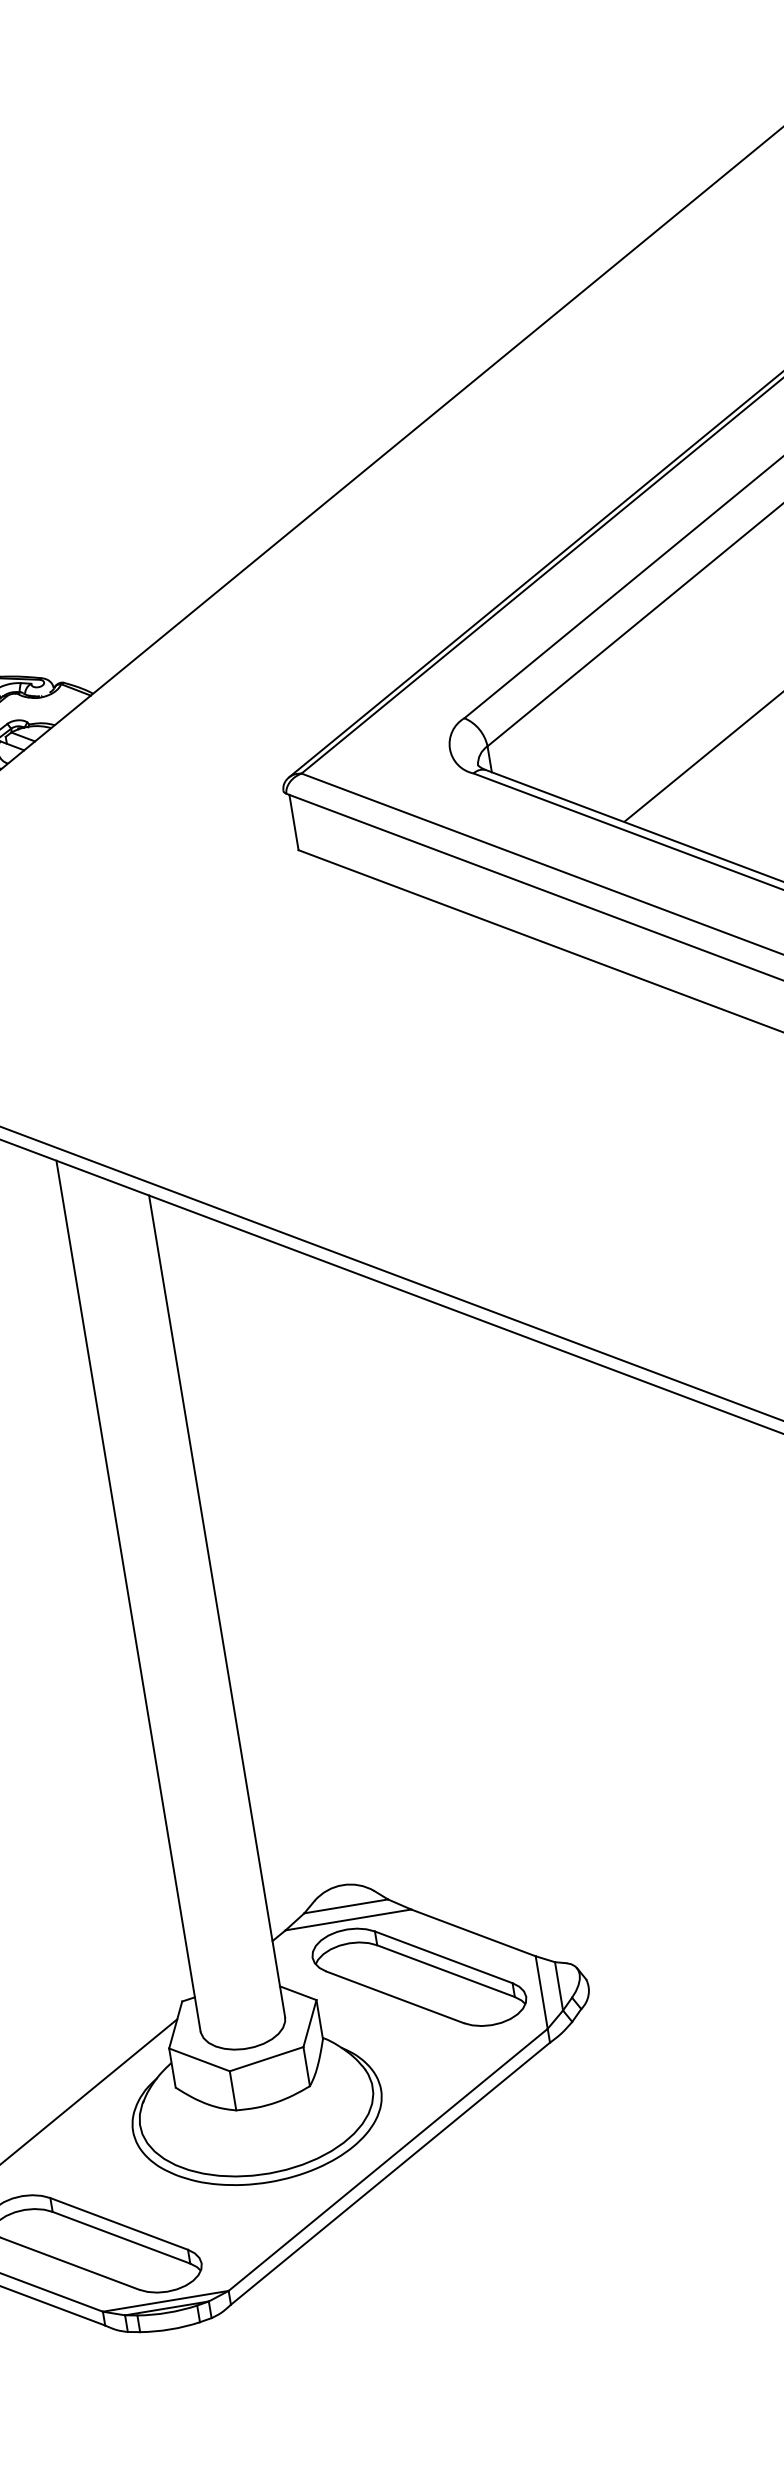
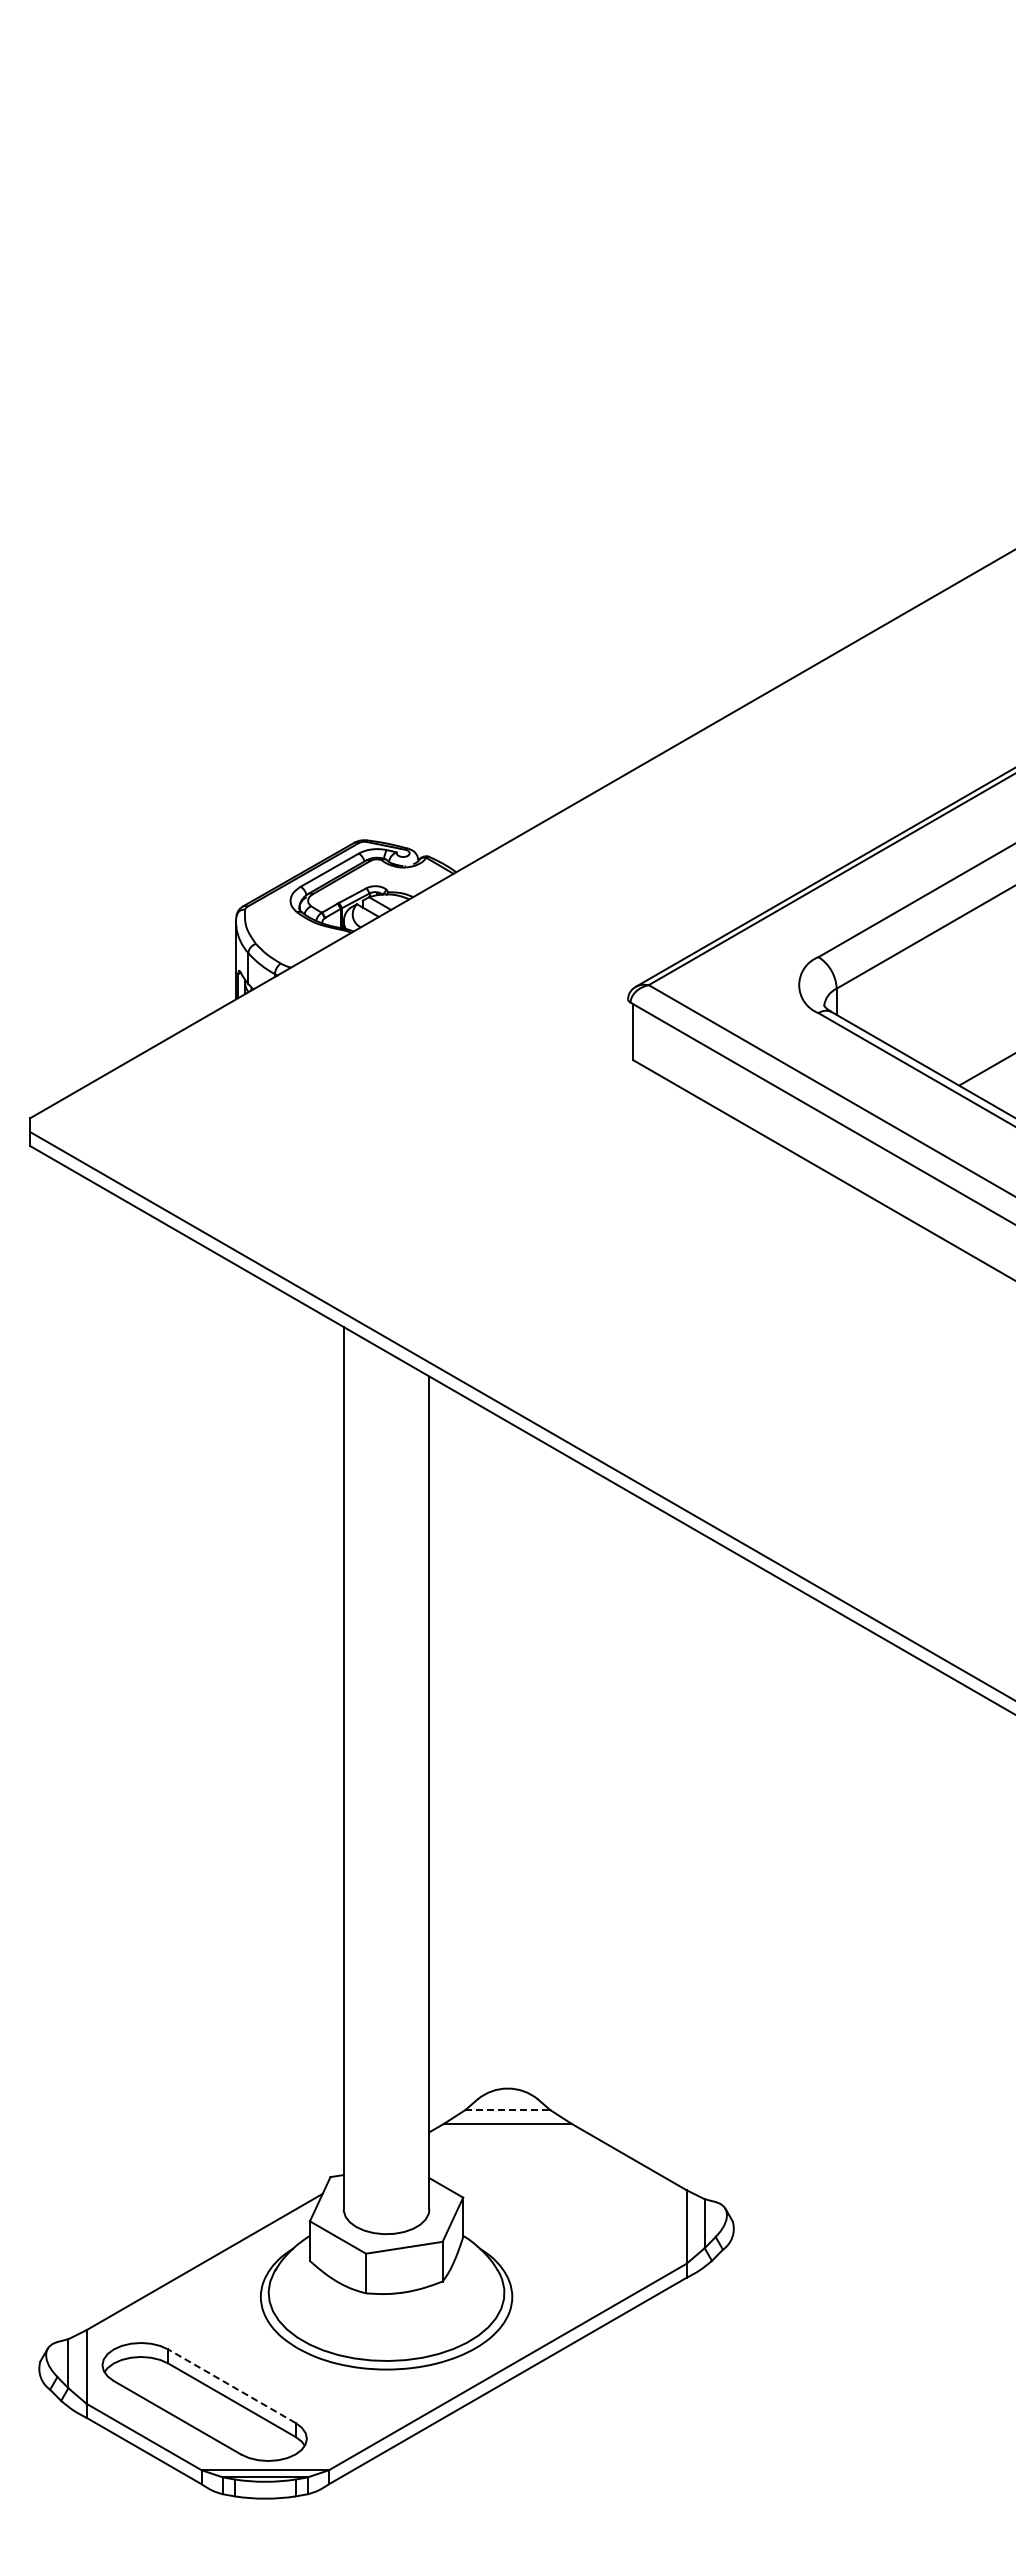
line: (346, 1906) -> (508, 2110), solid -> dashed
part: (419, 1976) -> (568, 2191), removed
line: (118, 2224) -> (231, 2386), solid -> dashed

